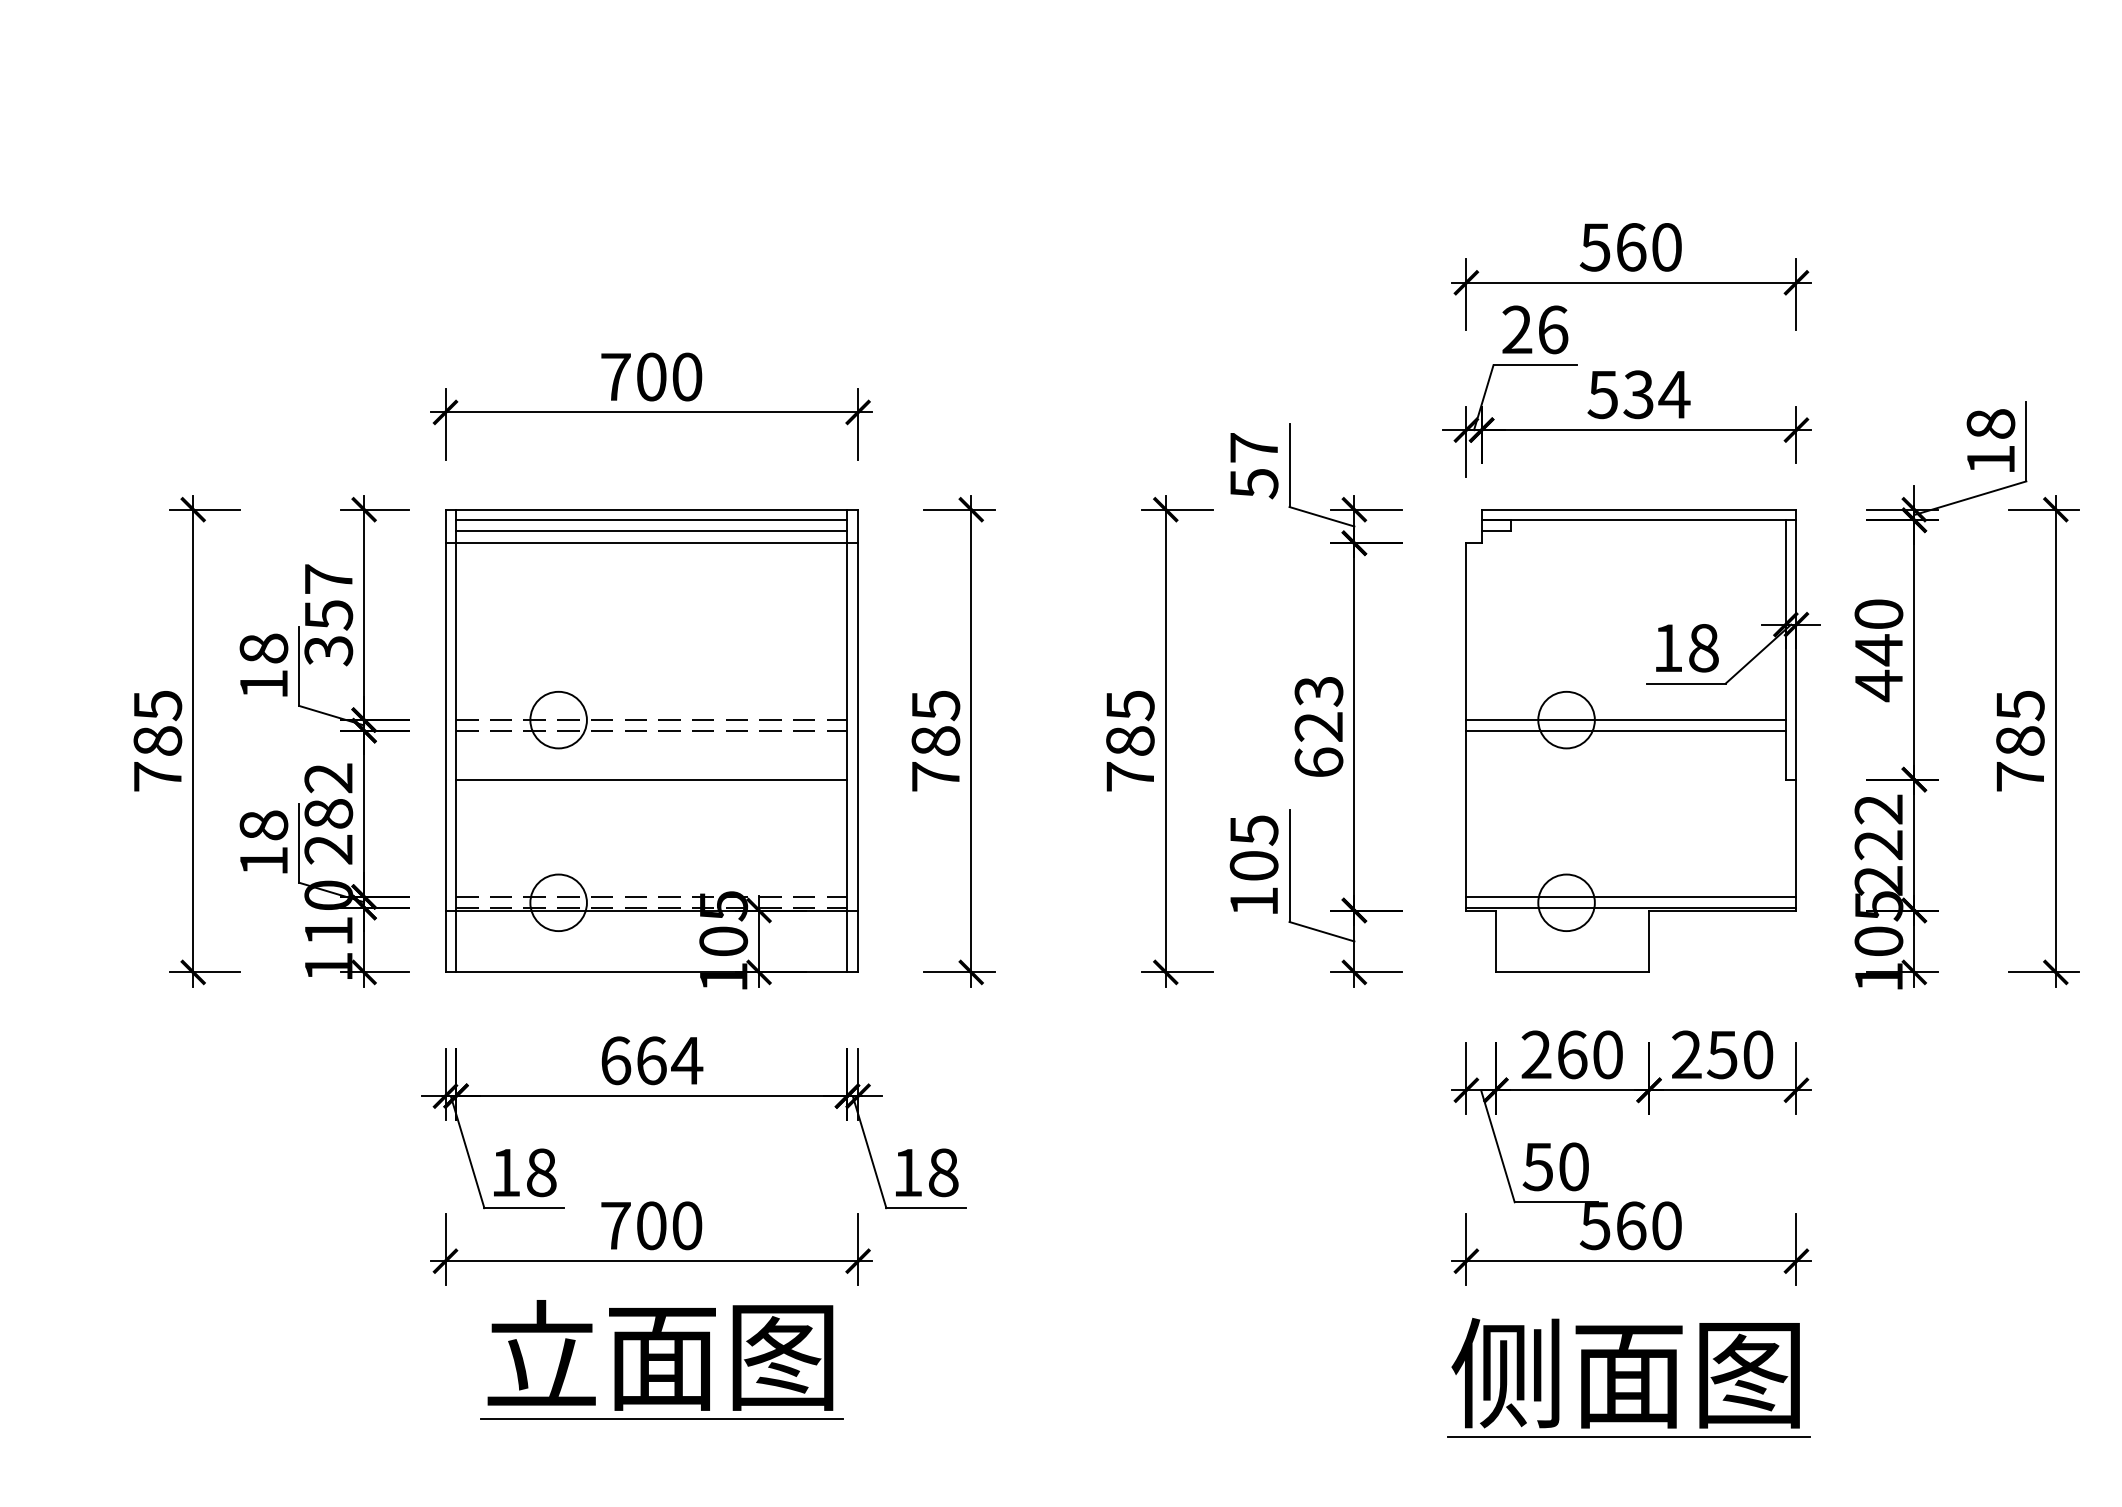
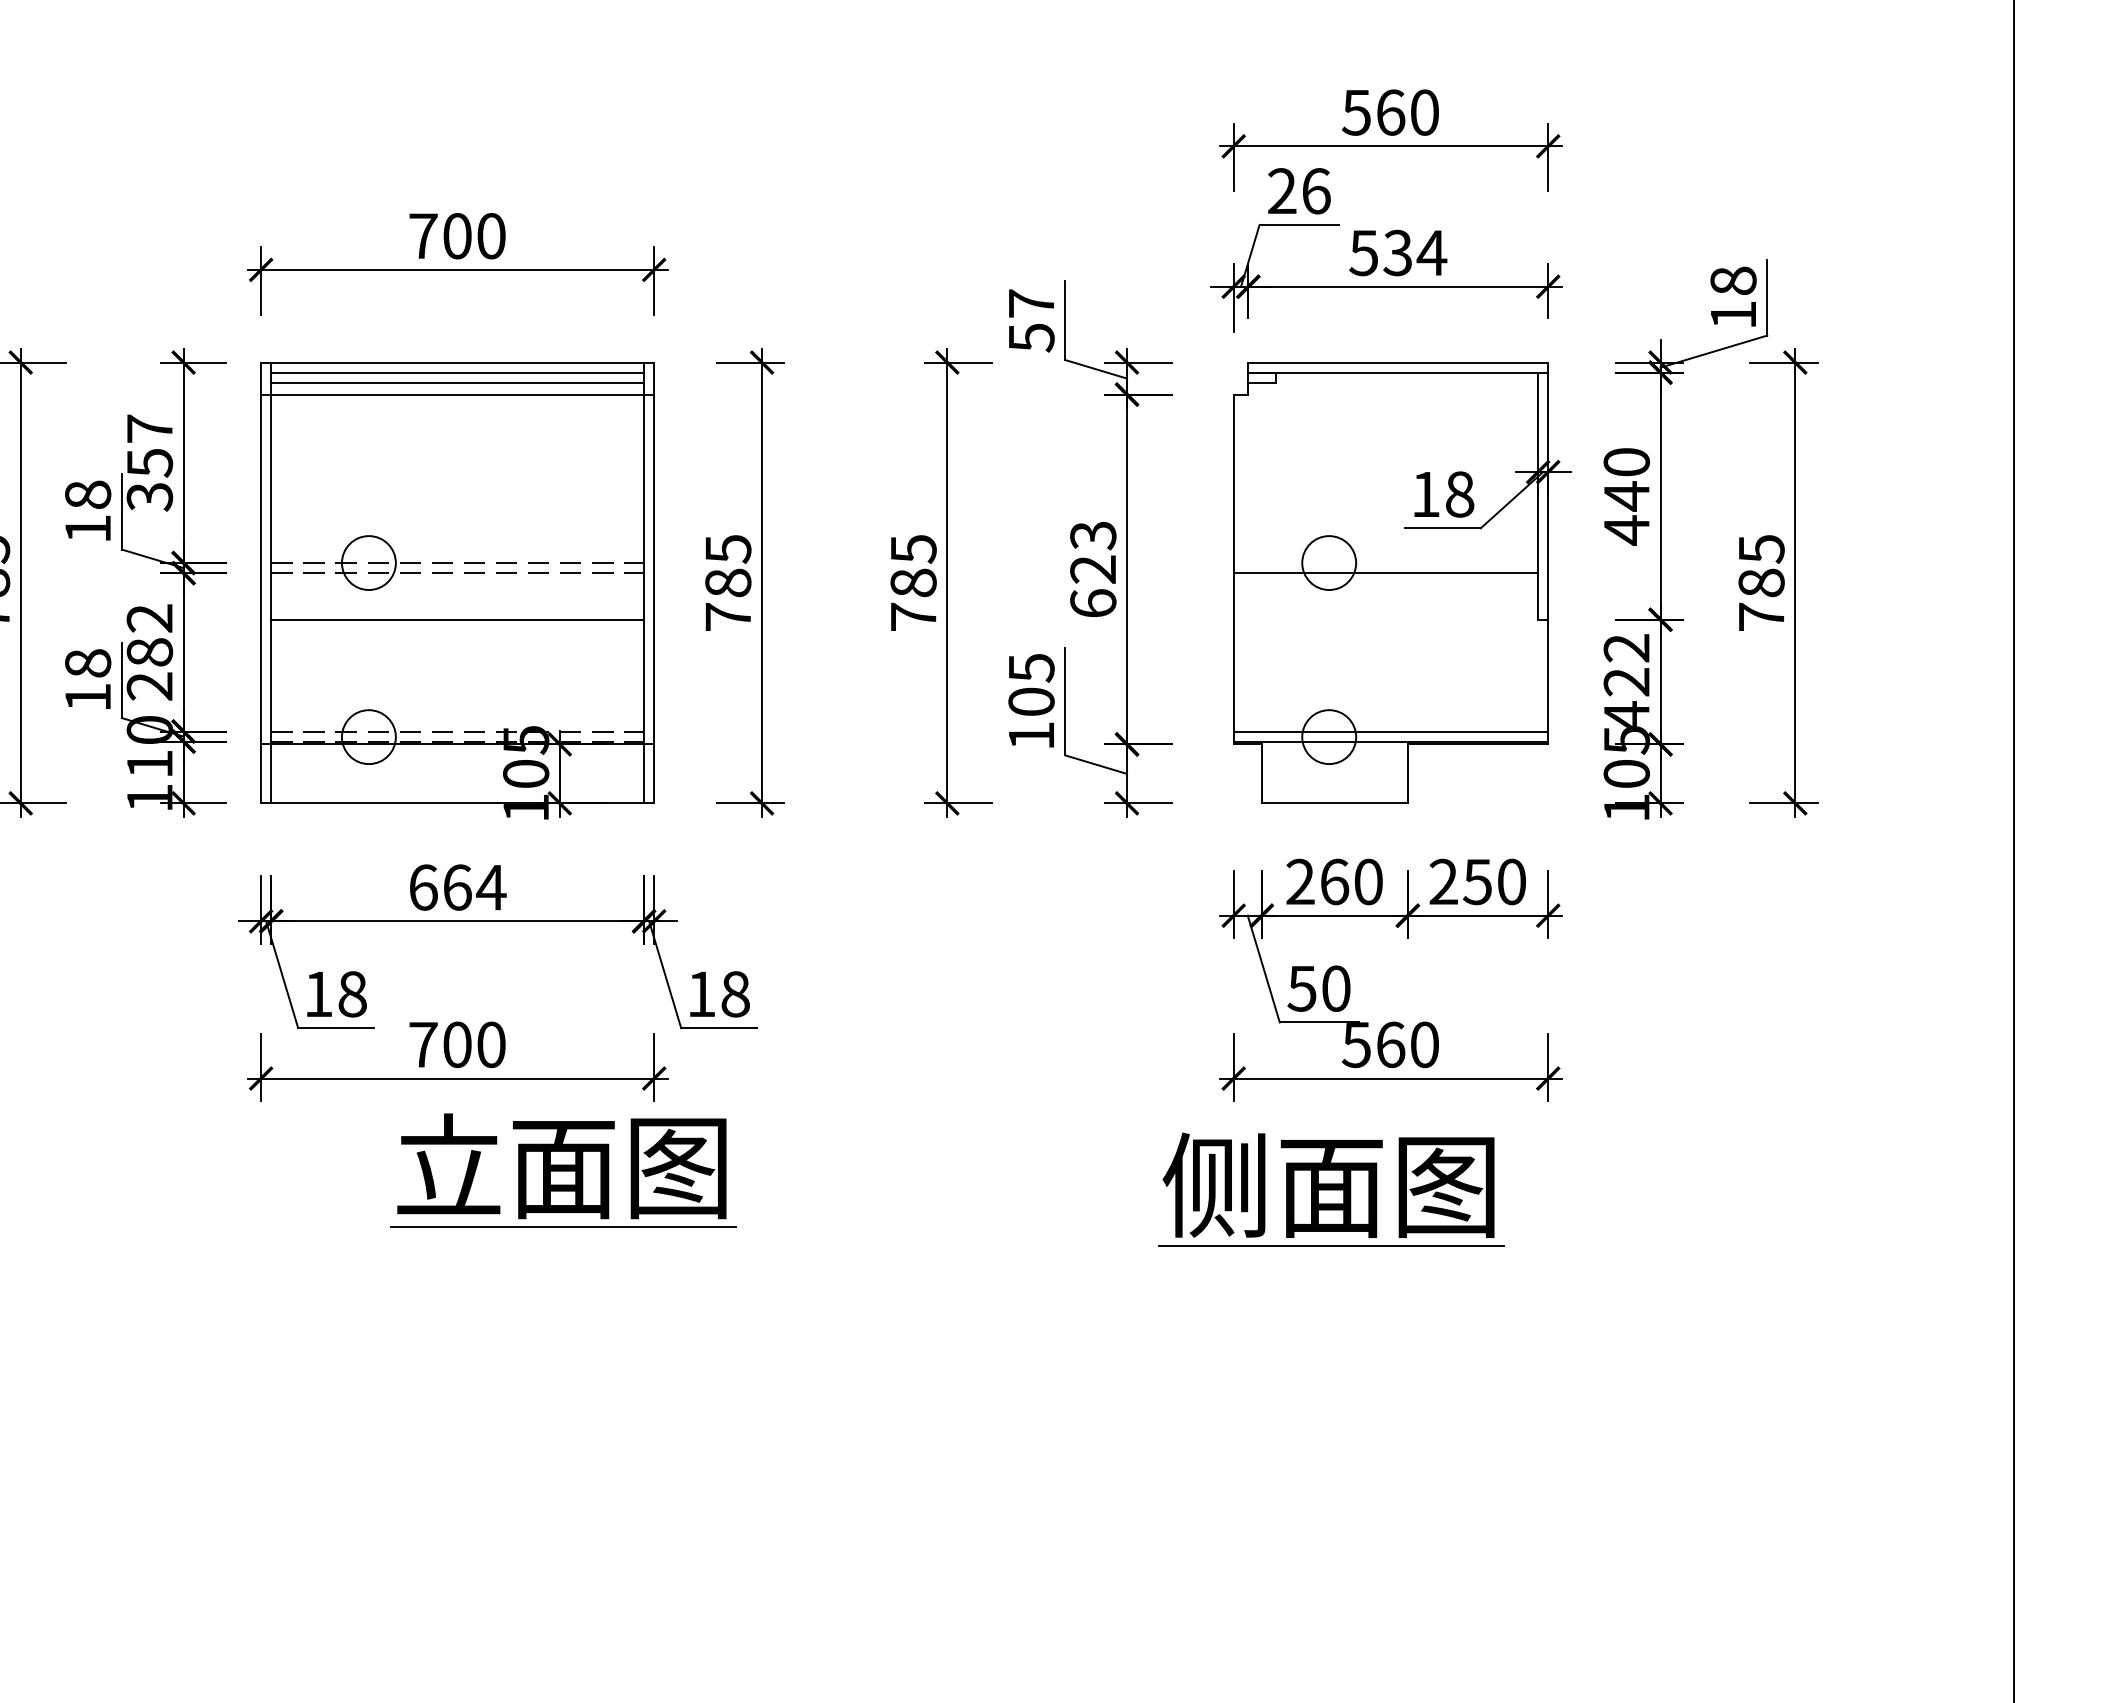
line: (1625, 720) -> (1385, 563), removed
text: (1878, 881) -> (1626, 716), 222 -> 422
part: (662, 1359) -> (563, 1170), moved
part: (1628, 1377) -> (1331, 1189), moved

